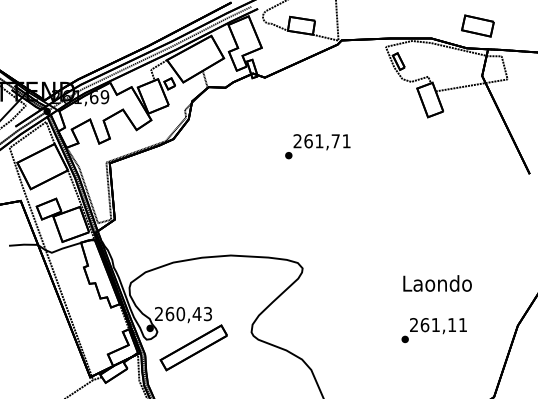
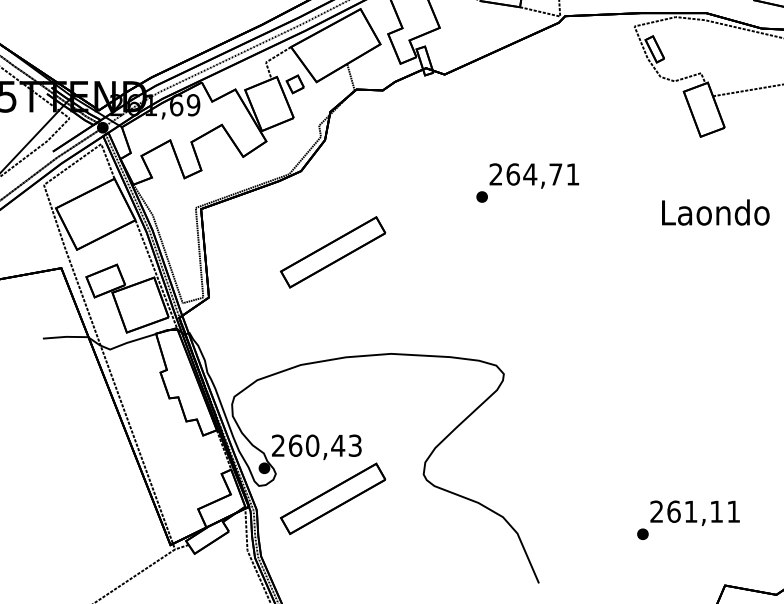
text: (319, 141) -> (530, 174), 261,71 -> 264,71
part: (193, 190) -> (332, 251), added
text: (437, 283) -> (715, 212), moved
text: (433, 330) -> (687, 520), moved

